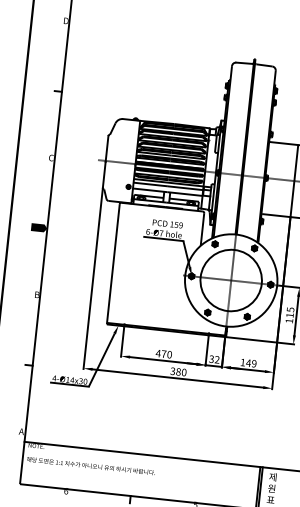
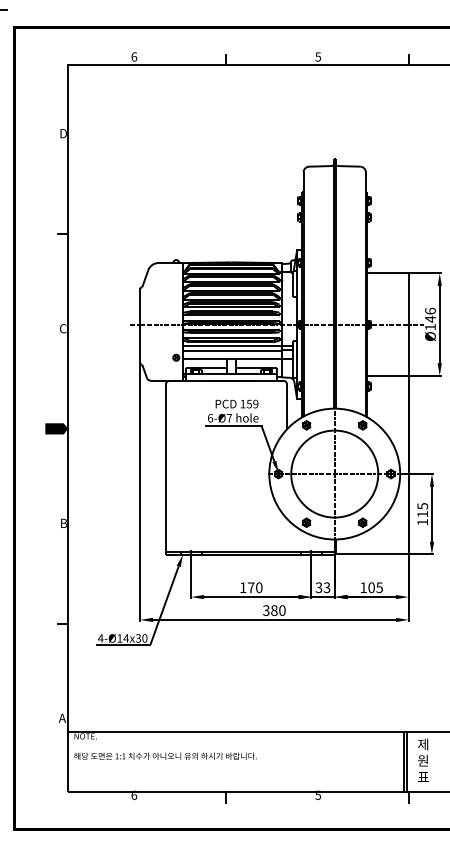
text: (157, 353) -> (242, 587), 470 -> 170
text: (216, 360) -> (326, 588), 32 -> 33
text: (251, 363) -> (375, 587), 149 -> 105

